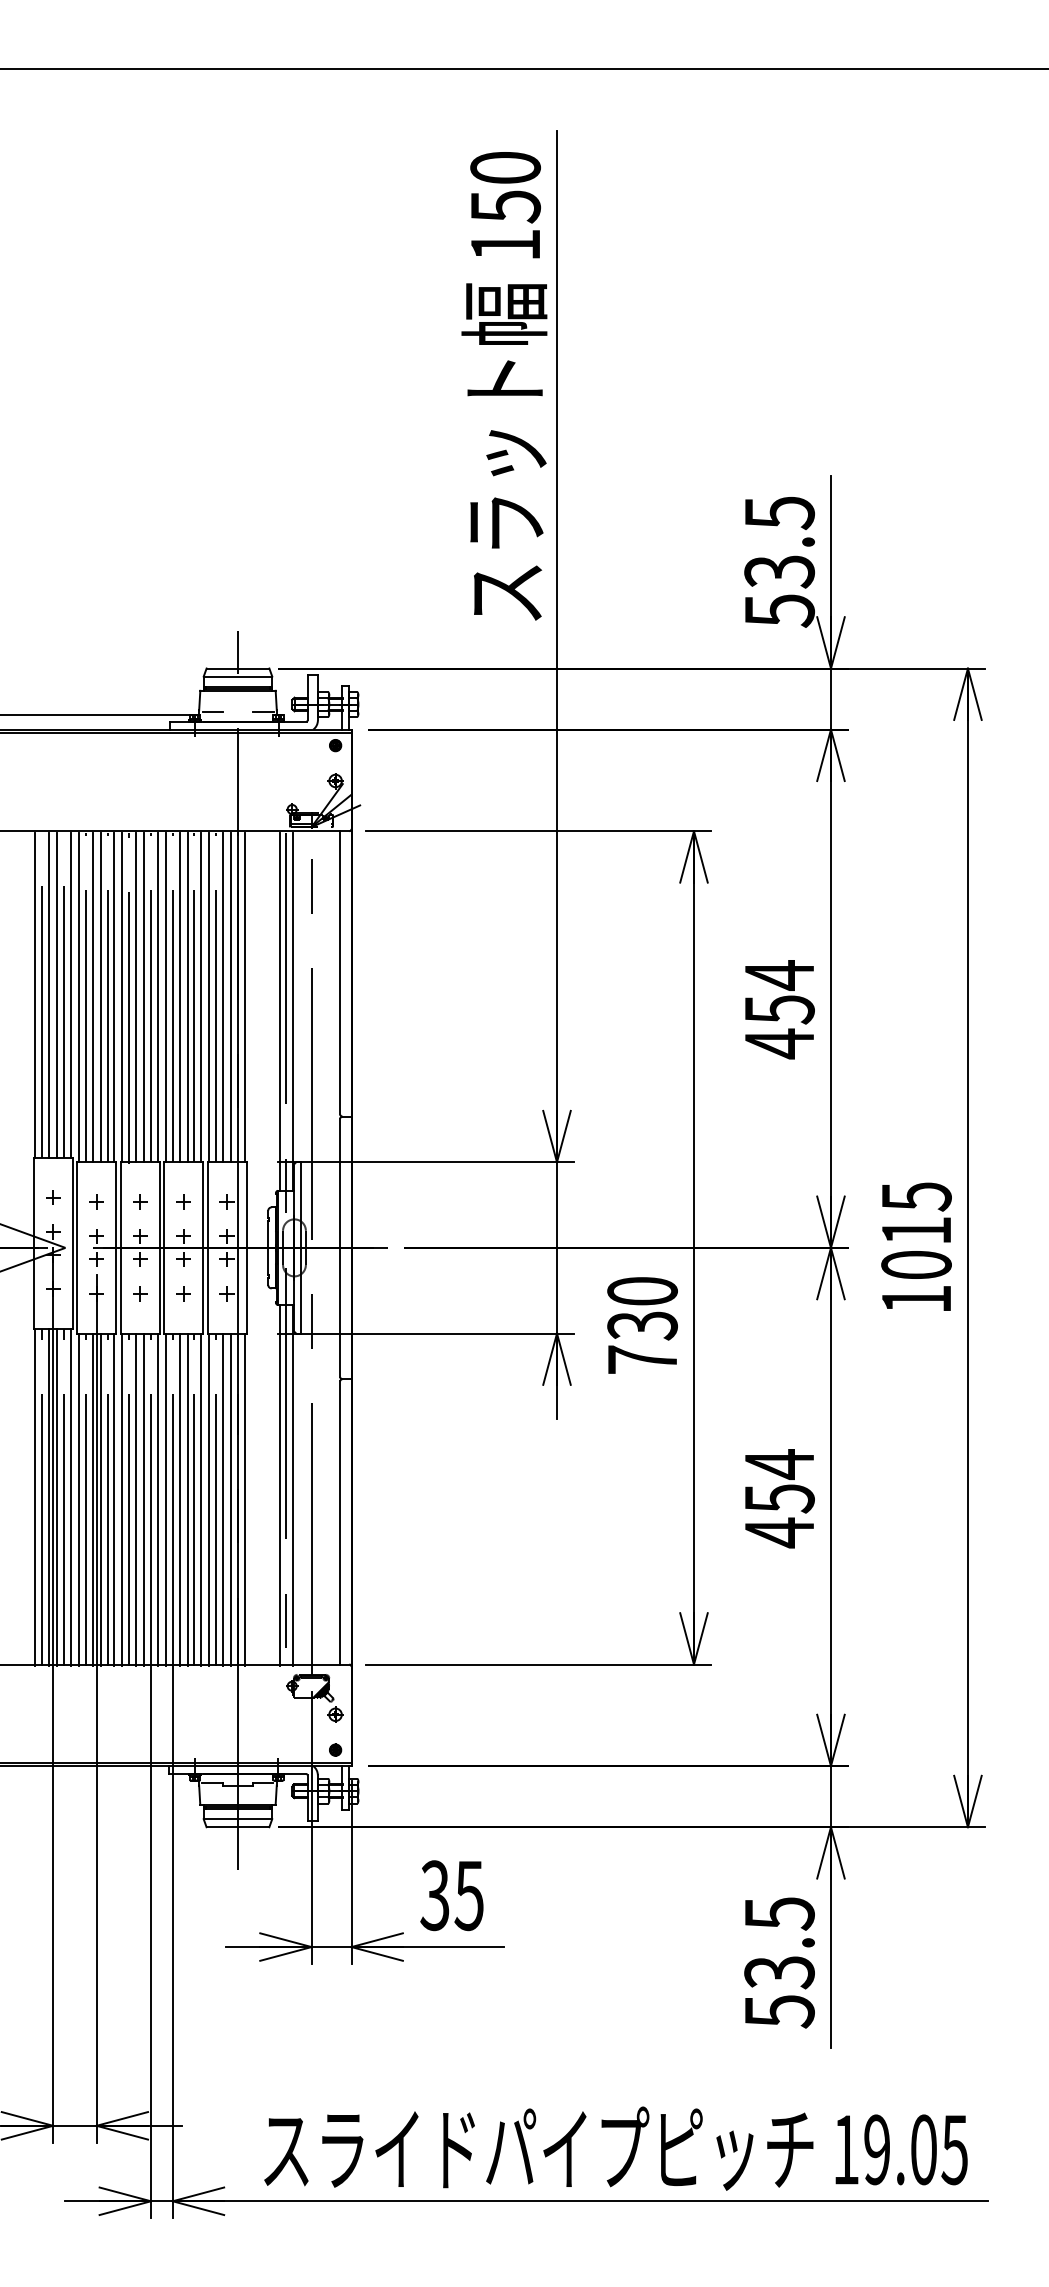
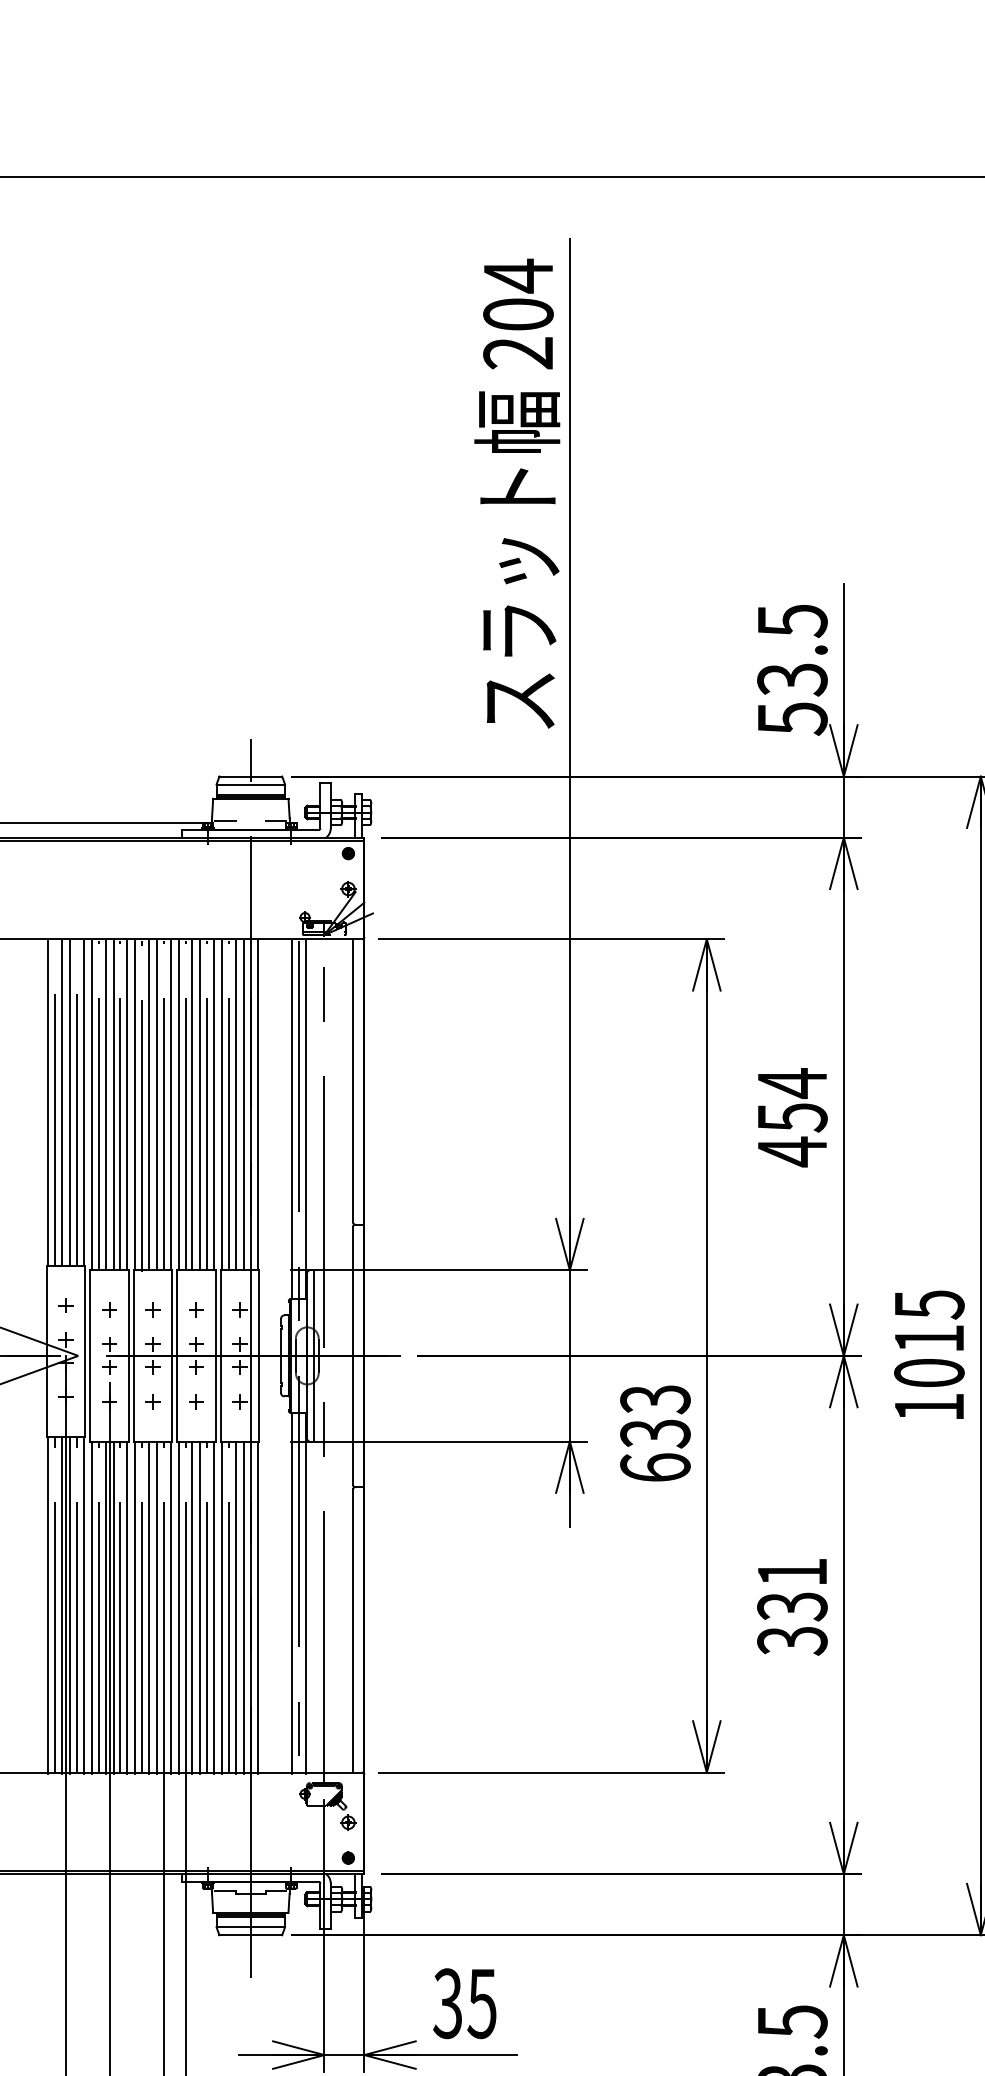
text: (505, 205) -> (518, 313), 150 -> 204
text: (642, 1325) -> (655, 1433), 730 -> 633
text: (779, 1498) -> (792, 1606), 454 -> 331

